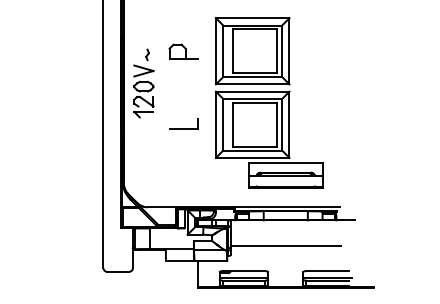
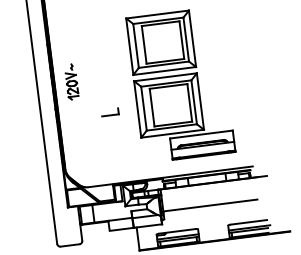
part: (183, 51) -> (102, 50), removed
part: (143, 83) -> (71, 82), size x0.6
part: (183, 123) -> (109, 111), size x0.7

